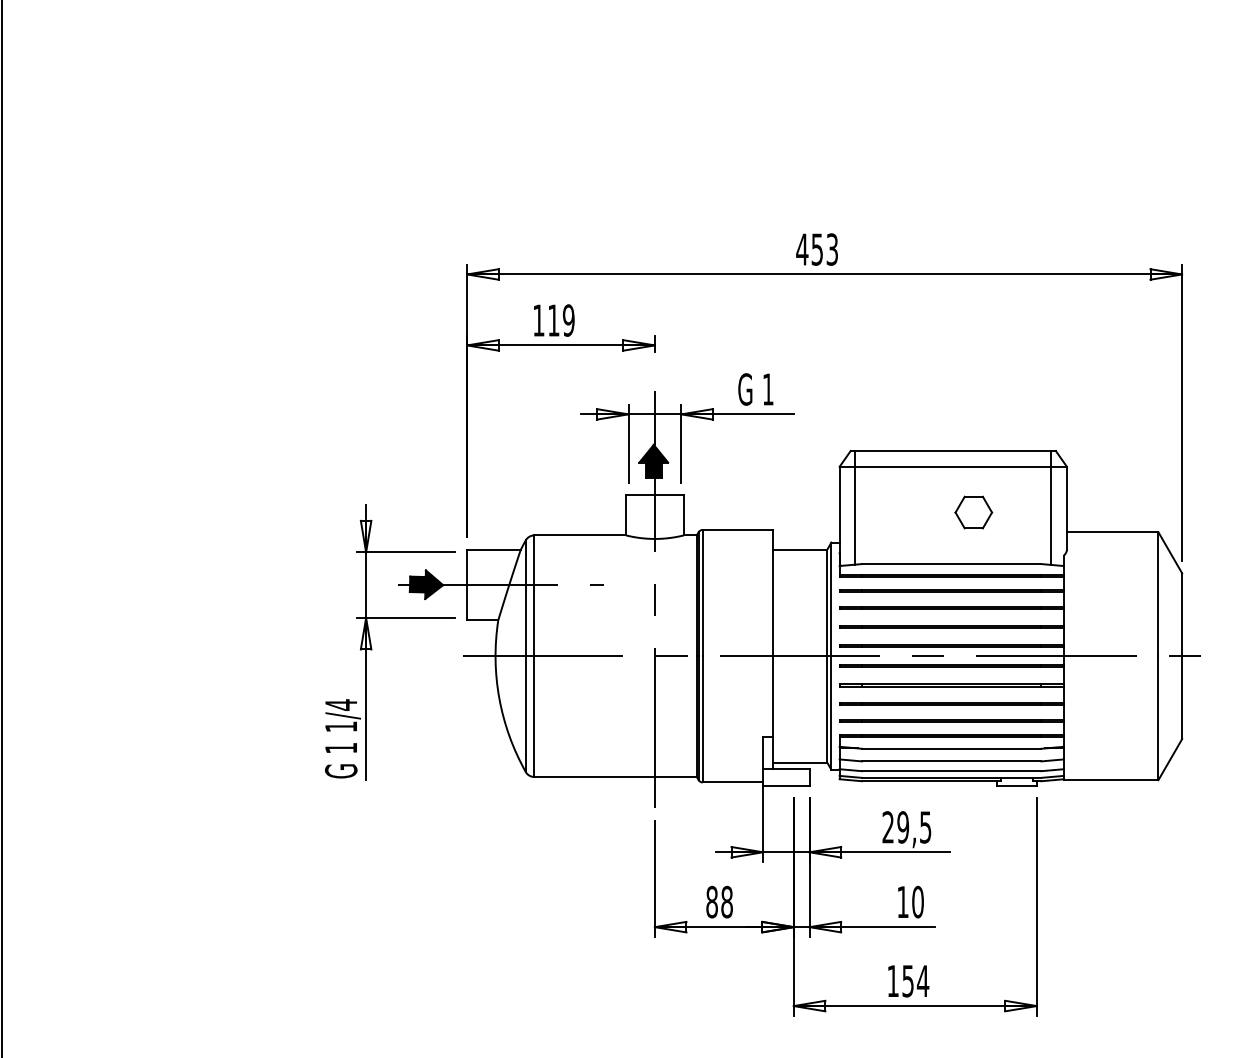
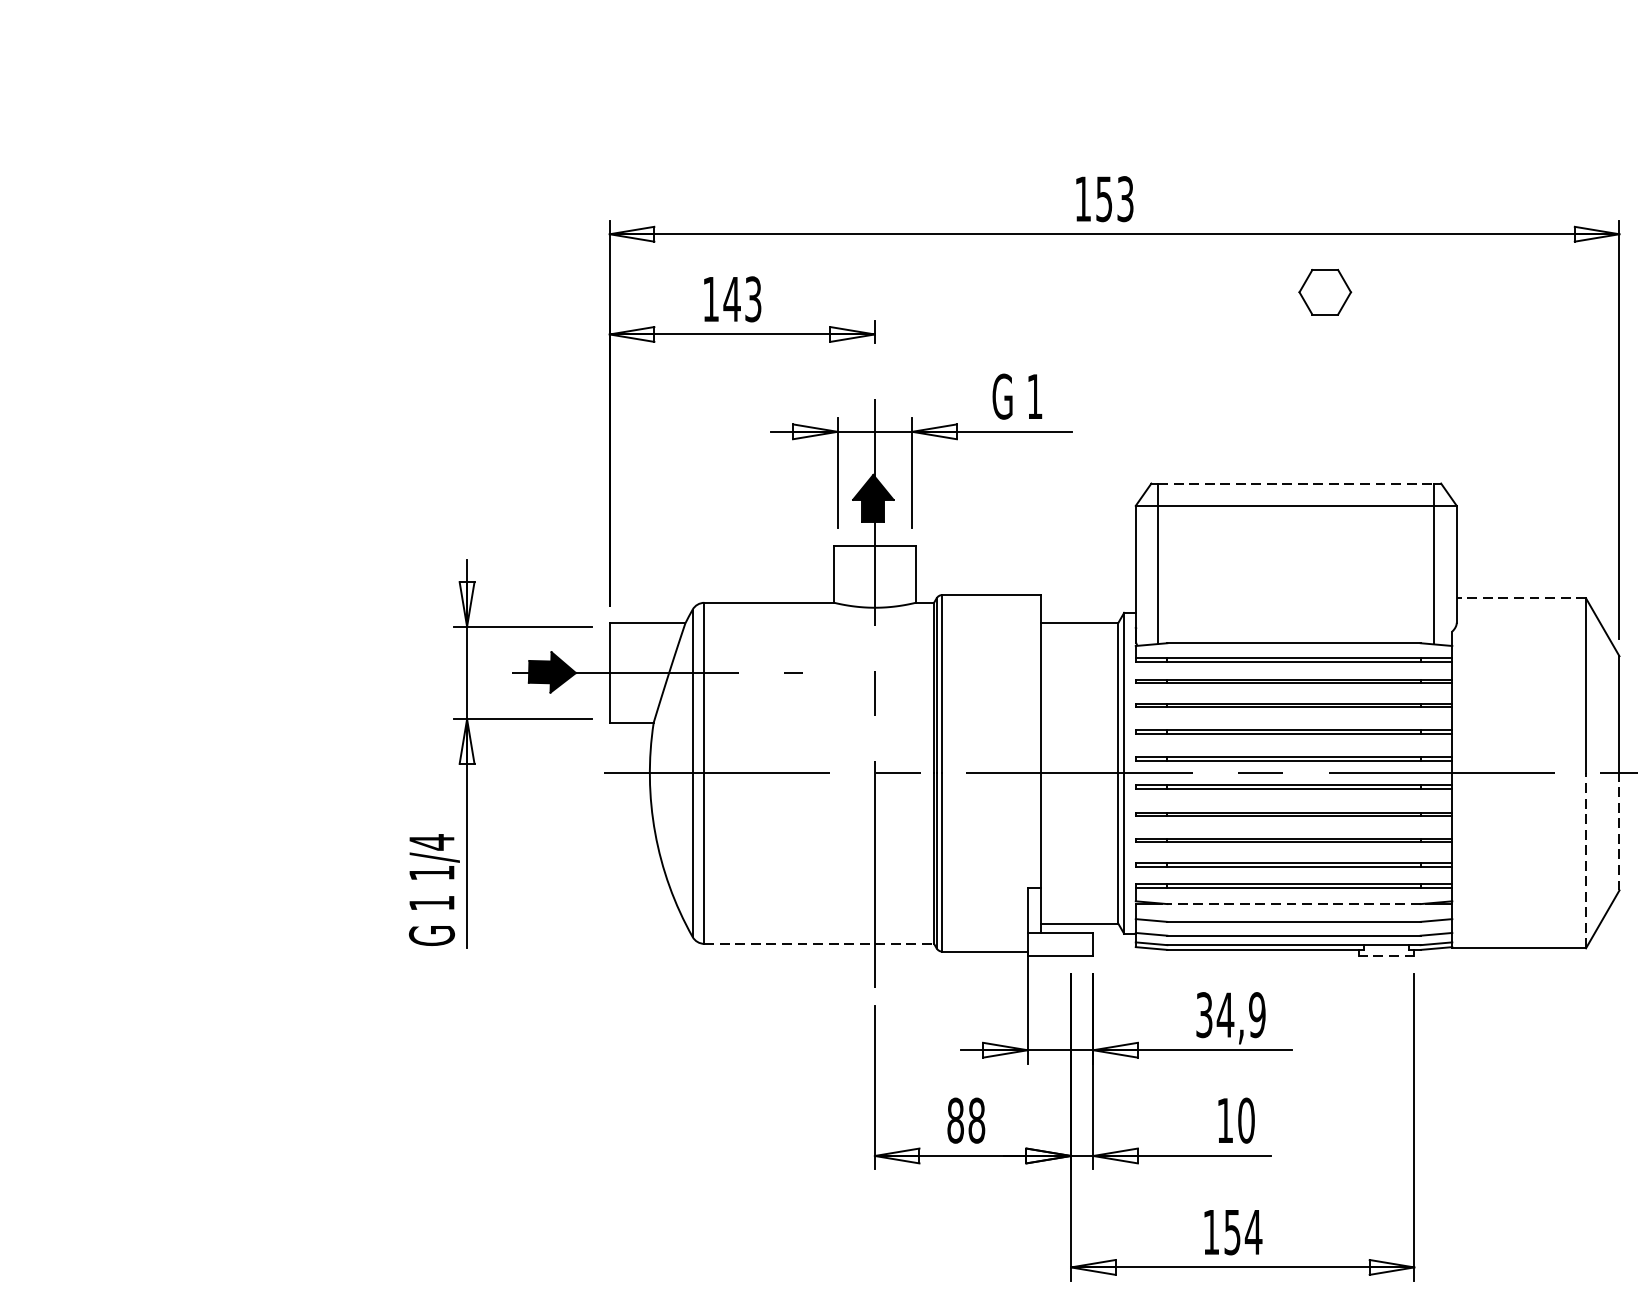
text: (802, 249) -> (1083, 198), 453 -> 153
text: (560, 320) -> (741, 299), 119 -> 143
line: (953, 451) -> (1296, 484), solid -> dashed
part: (973, 512) -> (1324, 292), moved
line: (1112, 532) -> (1521, 598), solid -> dashed
line: (1182, 697) -> (1619, 831), solid -> dashed
line: (1158, 718) -> (1586, 861), solid -> dashed
line: (951, 748) -> (1293, 903), solid -> dashed
line: (615, 776) -> (819, 943), solid -> dashed
line: (1017, 785) -> (1386, 955), solid -> dashed
text: (906, 827) -> (1230, 1015), 29,5 -> 34,9

